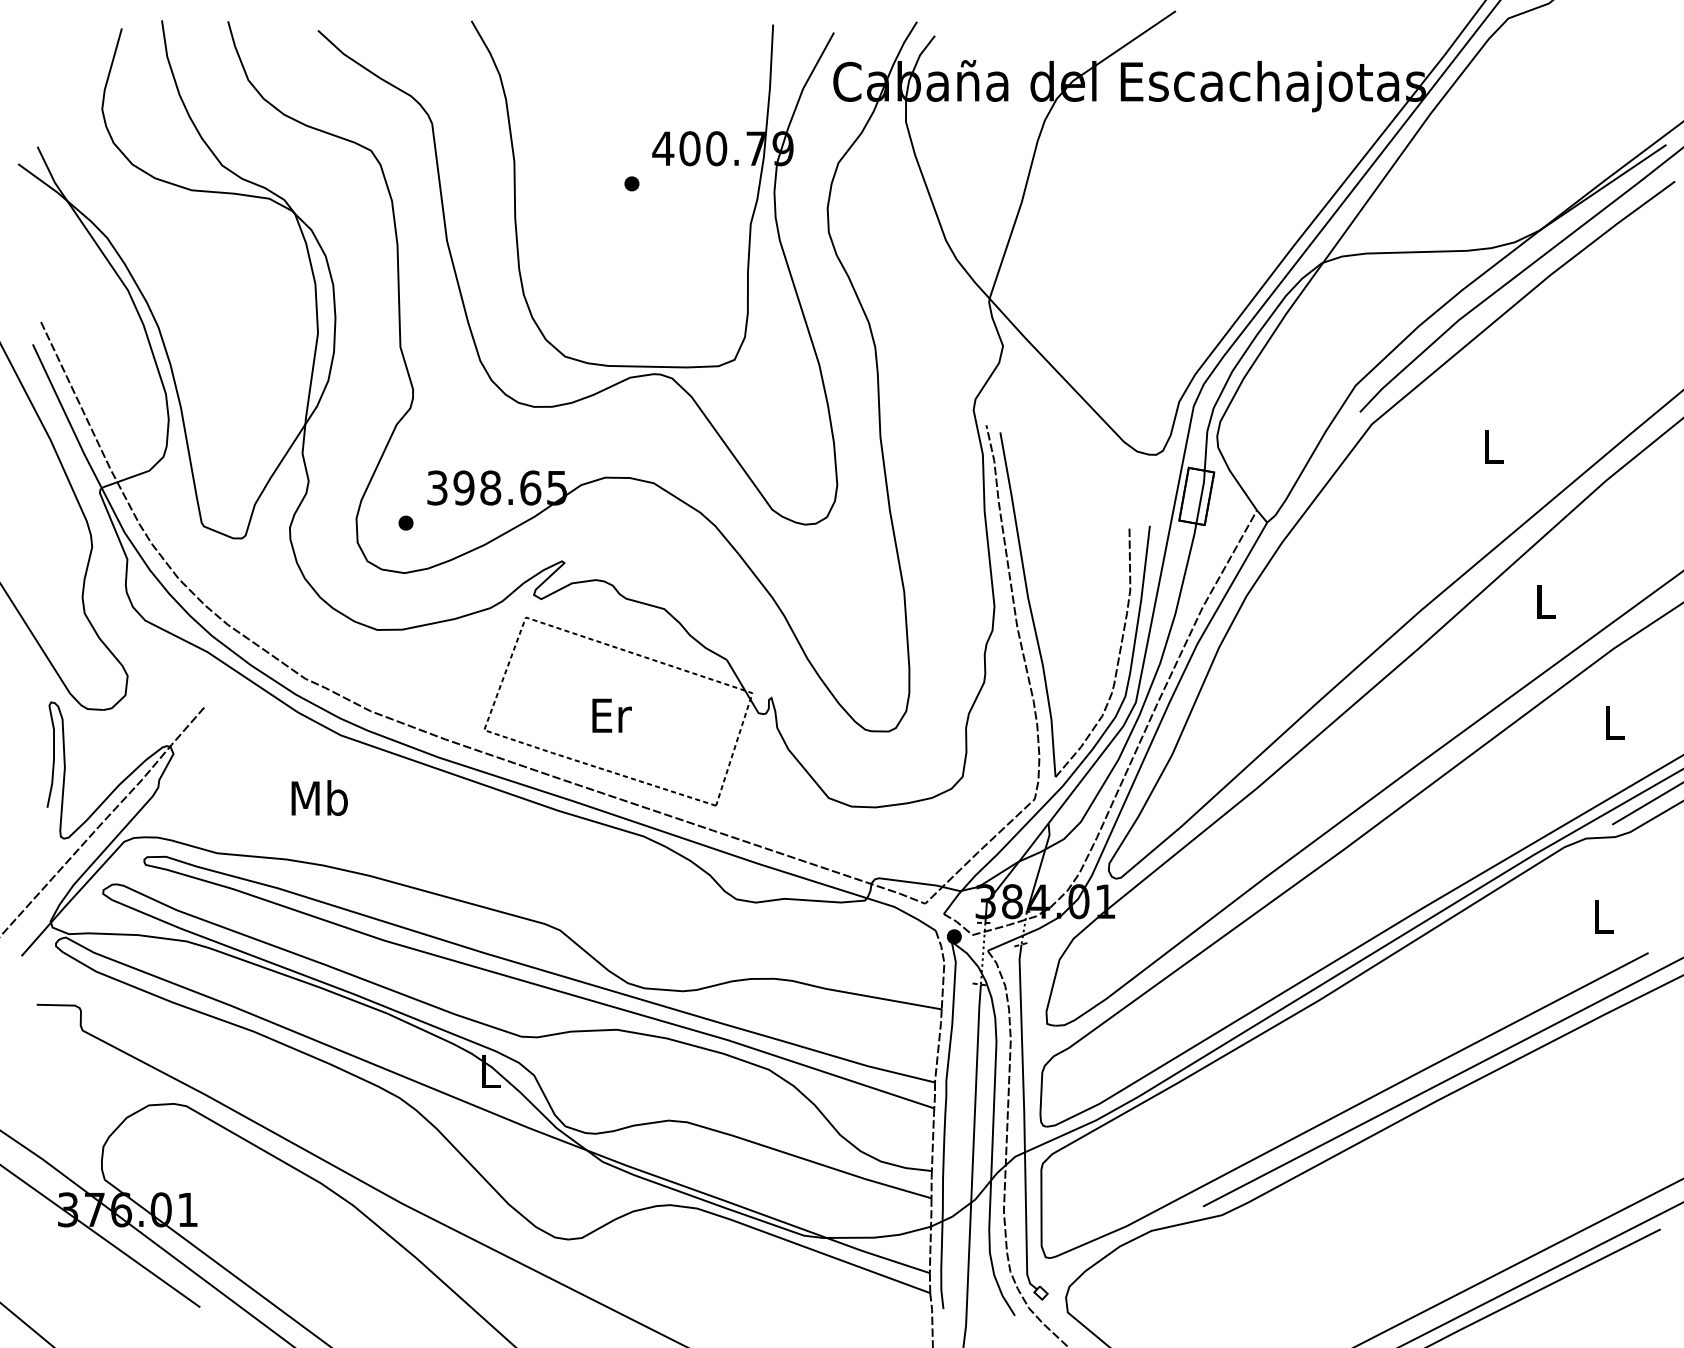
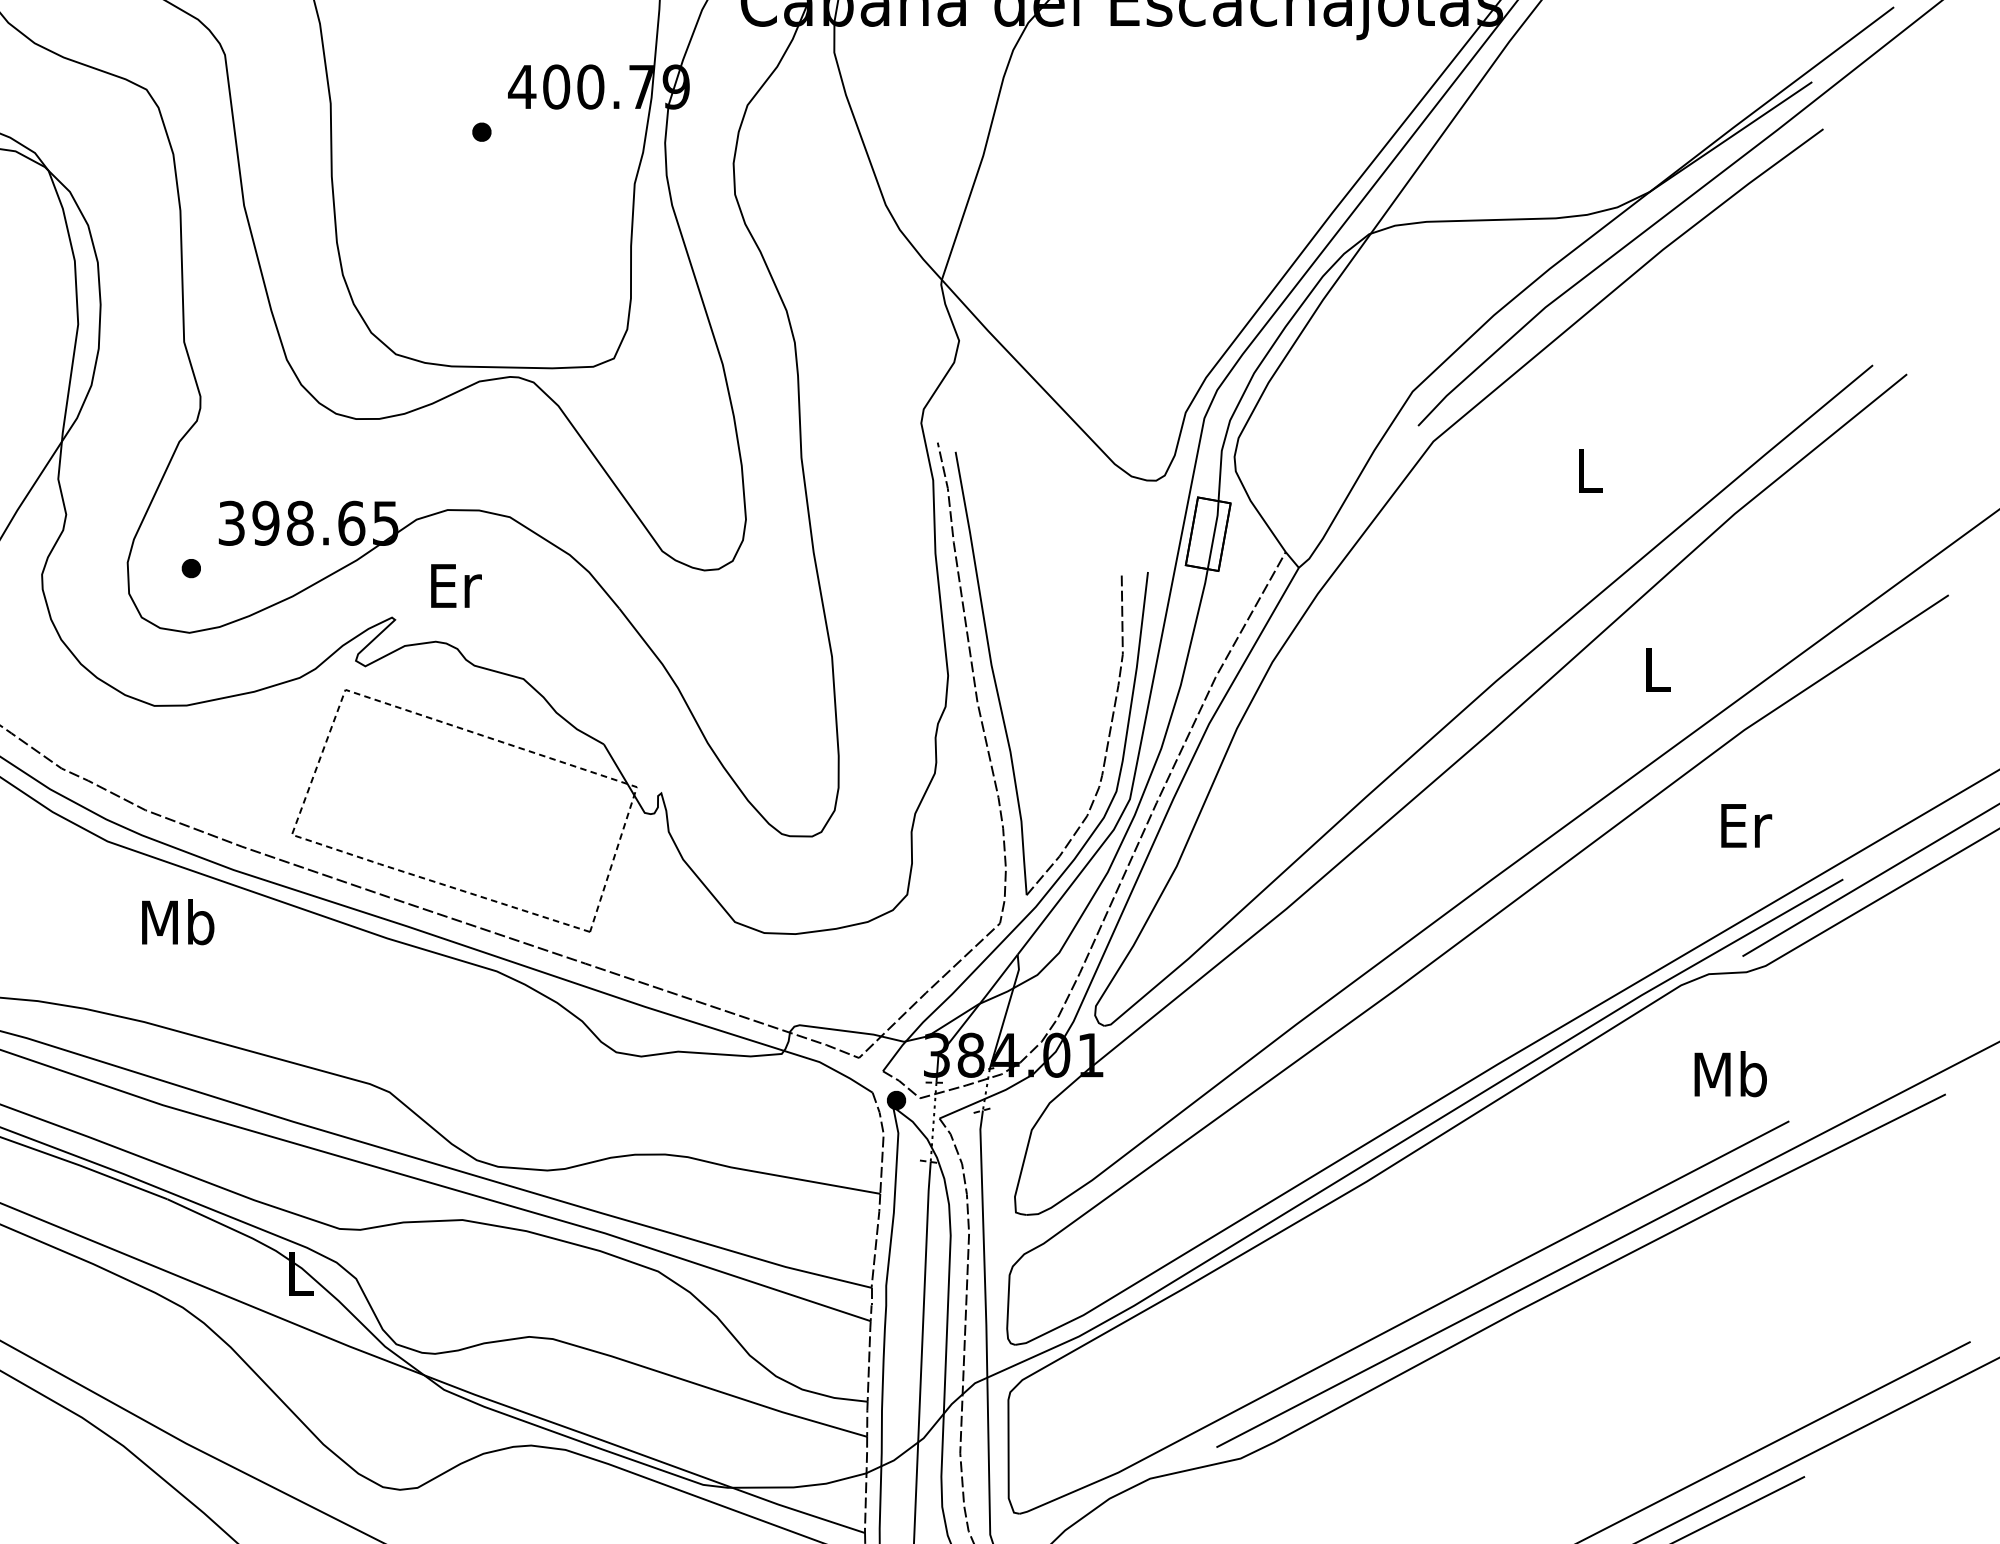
text: (611, 715) -> (455, 585), moved
text: (1615, 723) -> (1746, 826), L -> Er
text: (319, 797) -> (177, 921), moved
text: (1603, 916) -> (1731, 1074), L -> Mb

